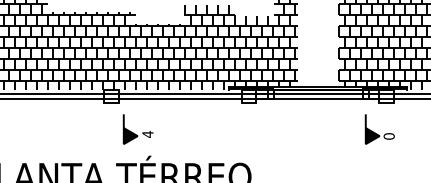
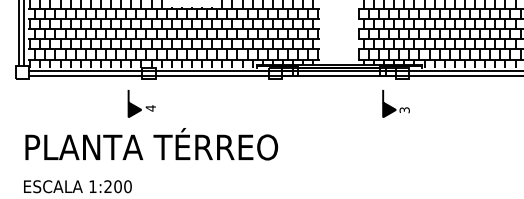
part: (137, 129) -> (141, 103), moved
text: (388, 136) -> (404, 110), 0 -> 3

